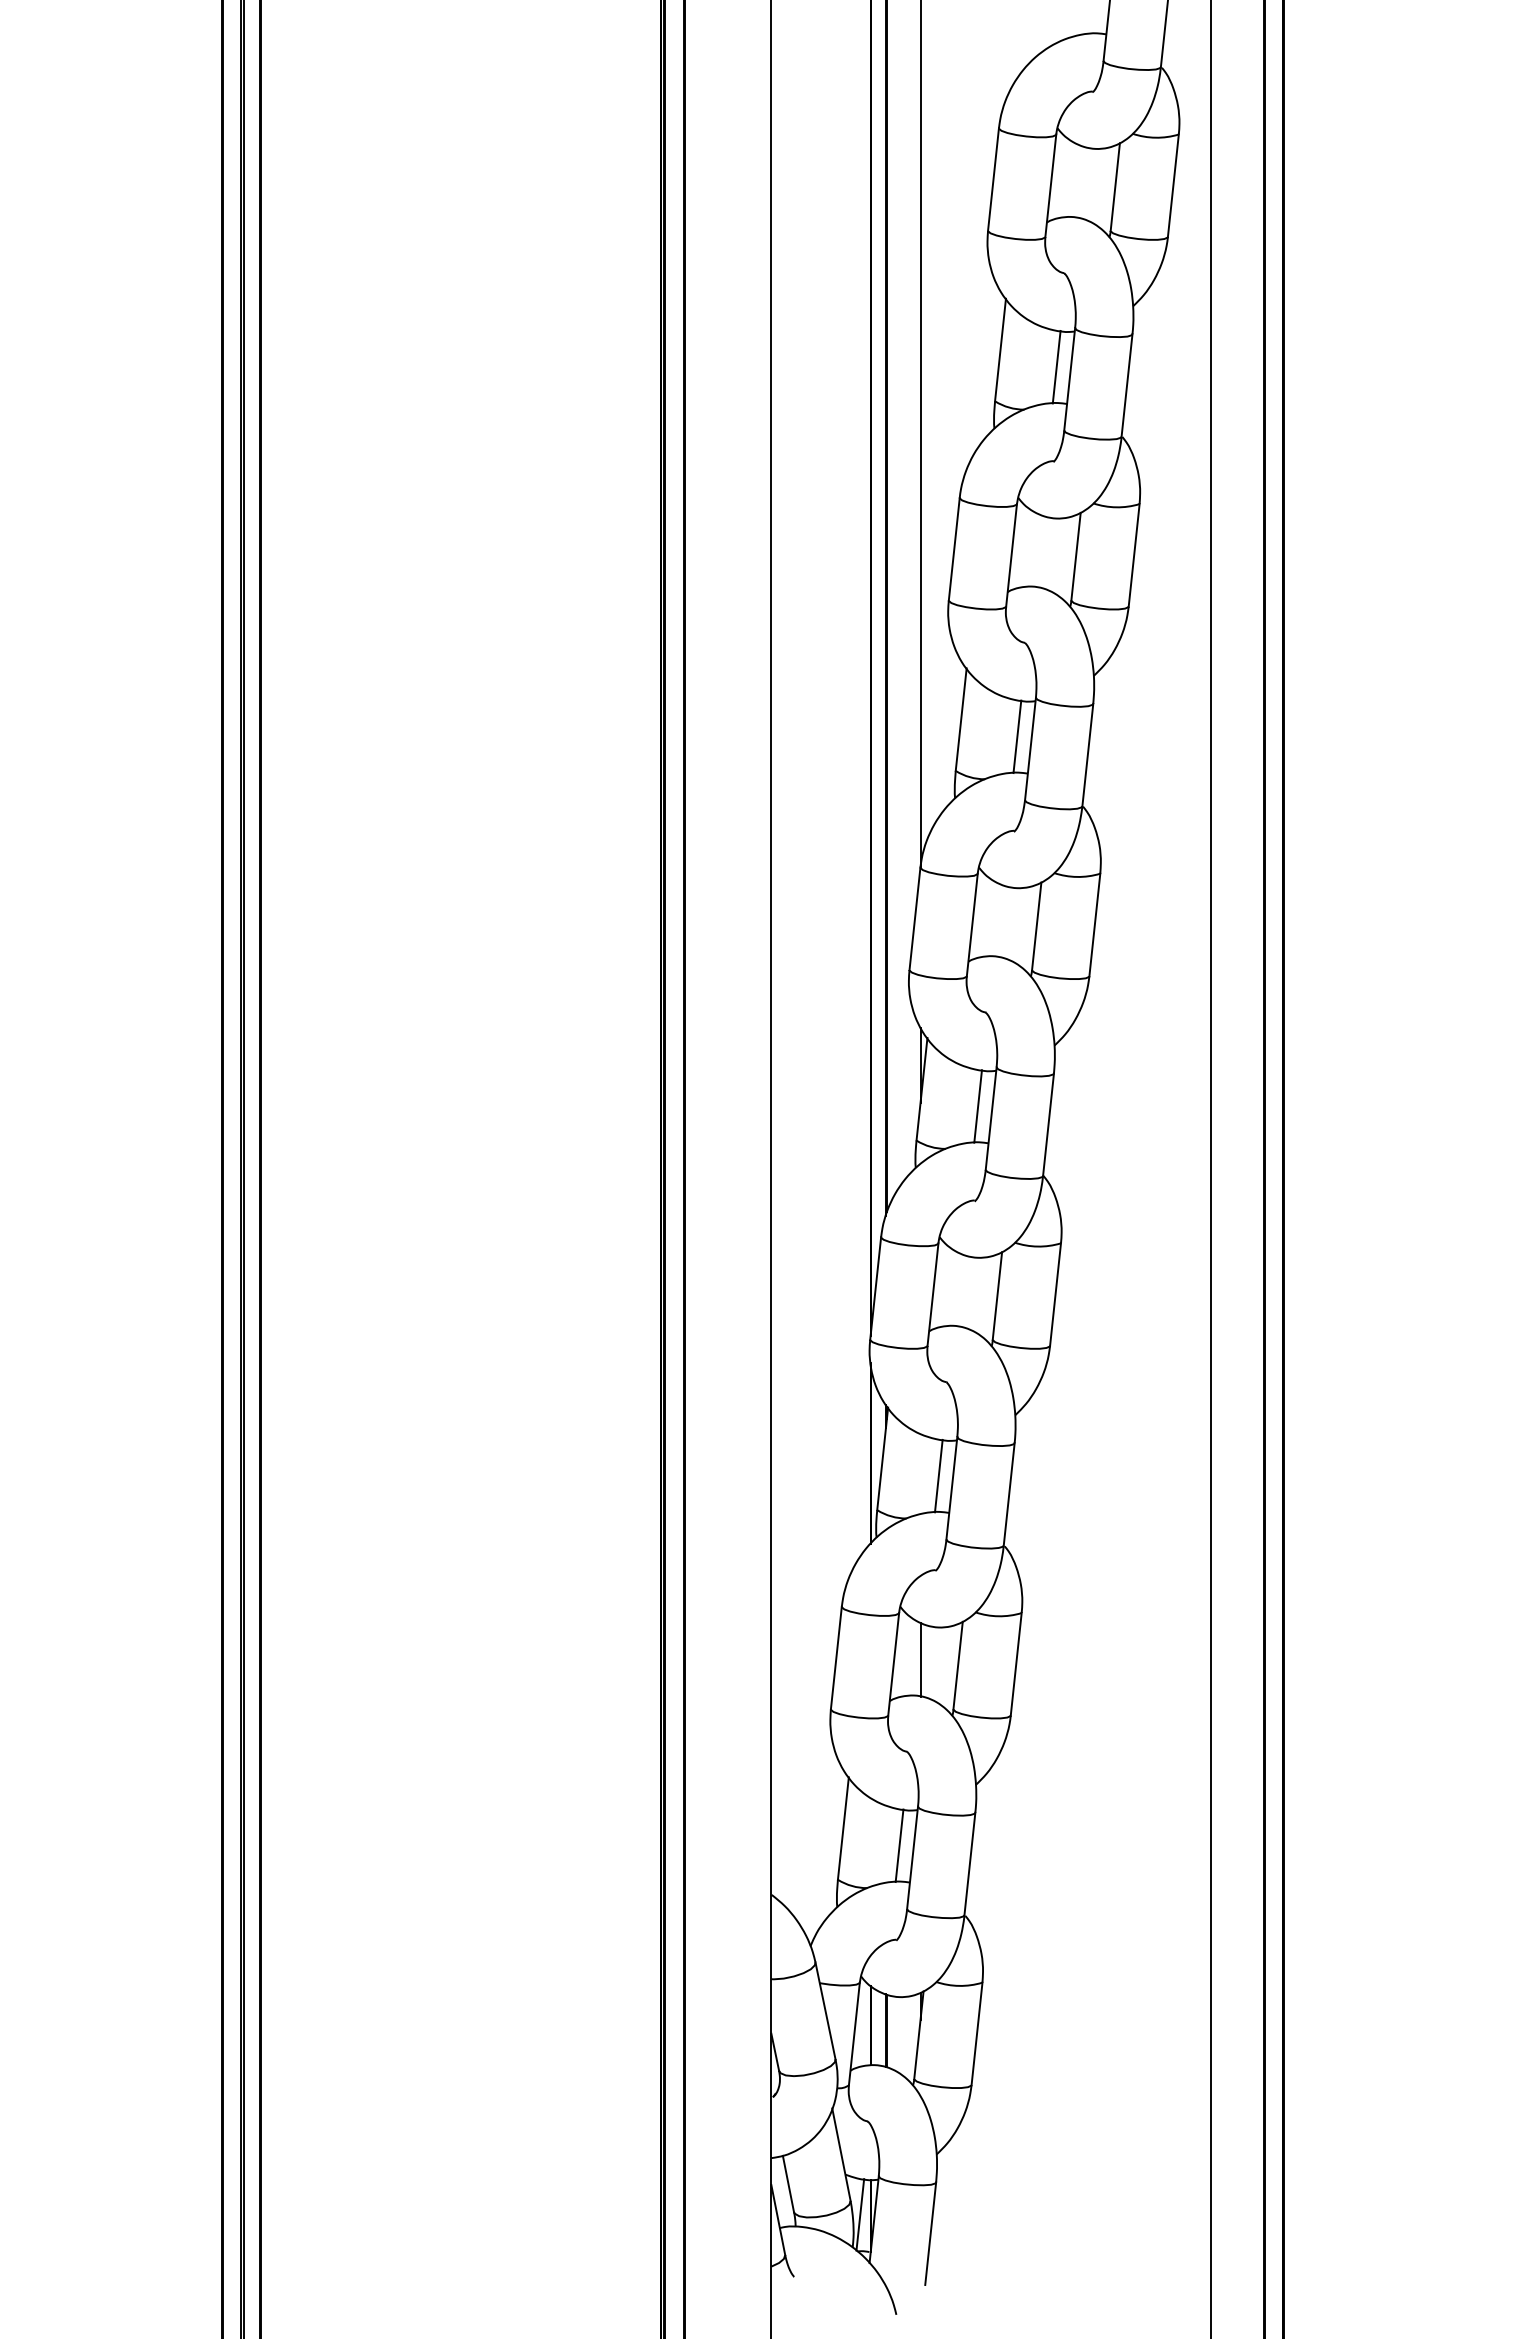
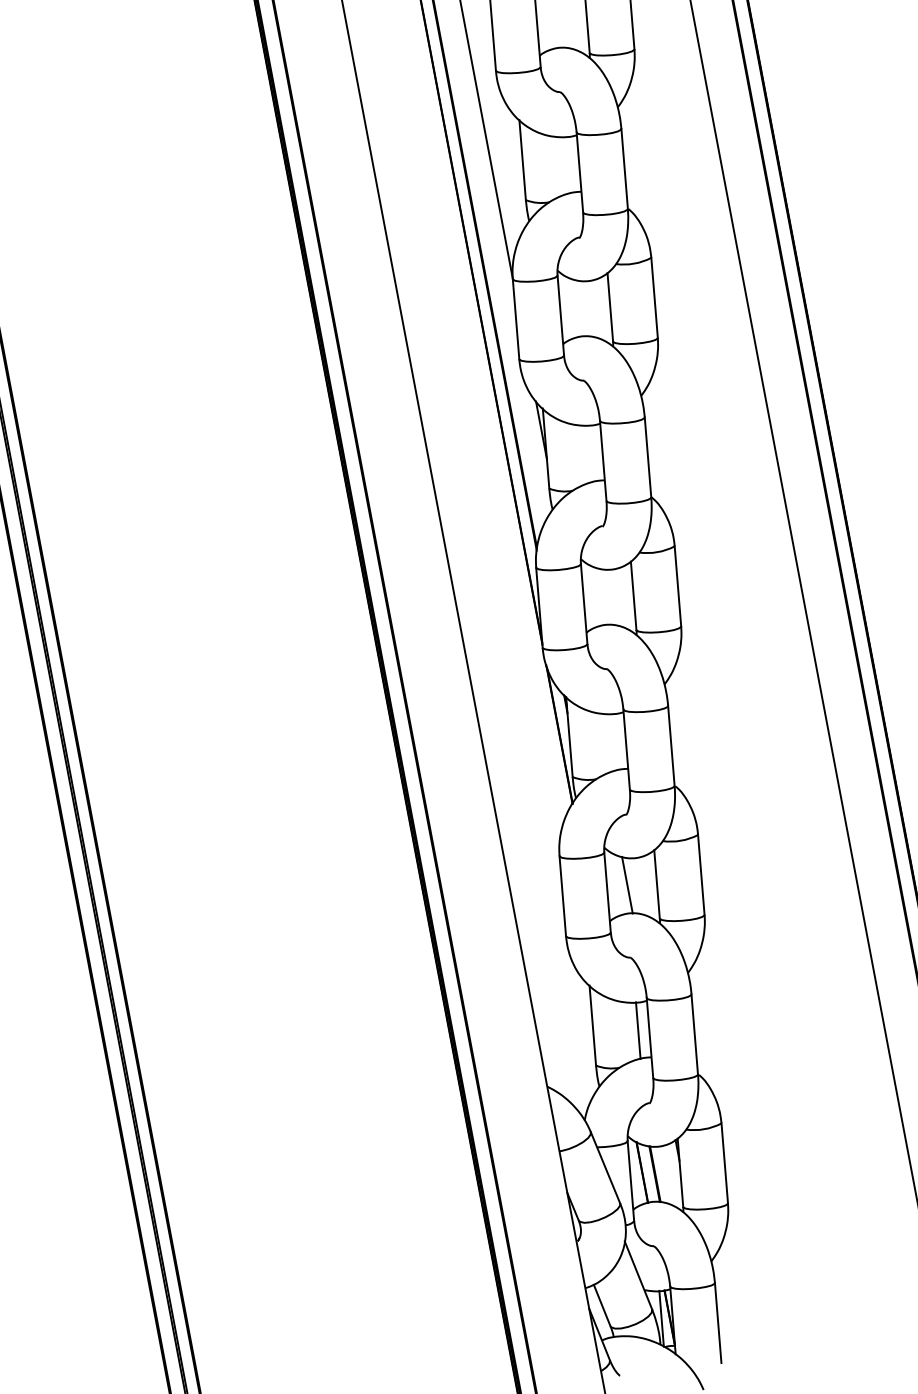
line: (1017, 736) -> (568, 164), removed
line: (977, 1106) -> (591, 453), removed
line: (938, 1475) -> (614, 741), removed

